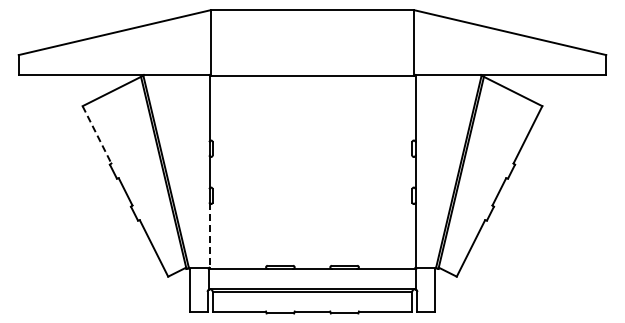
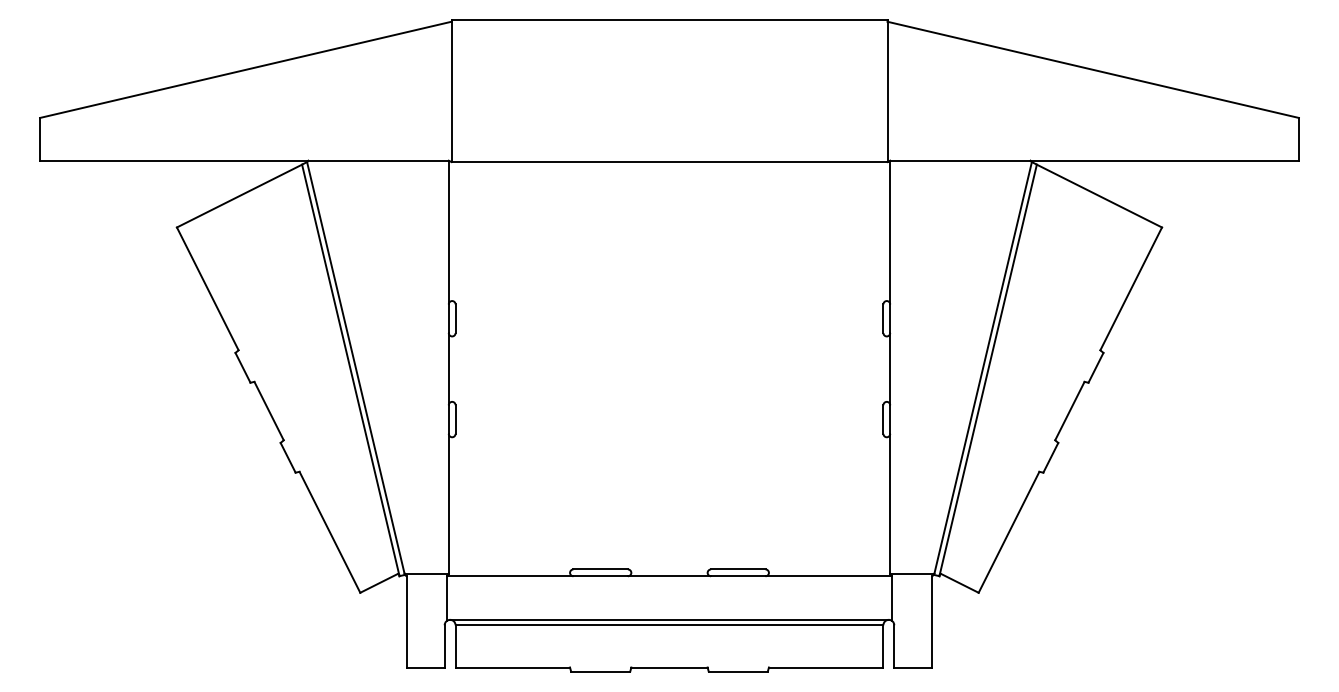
line: (97, 135) -> (208, 290), dashed -> solid
line: (209, 235) -> (448, 504), dashed -> solid

